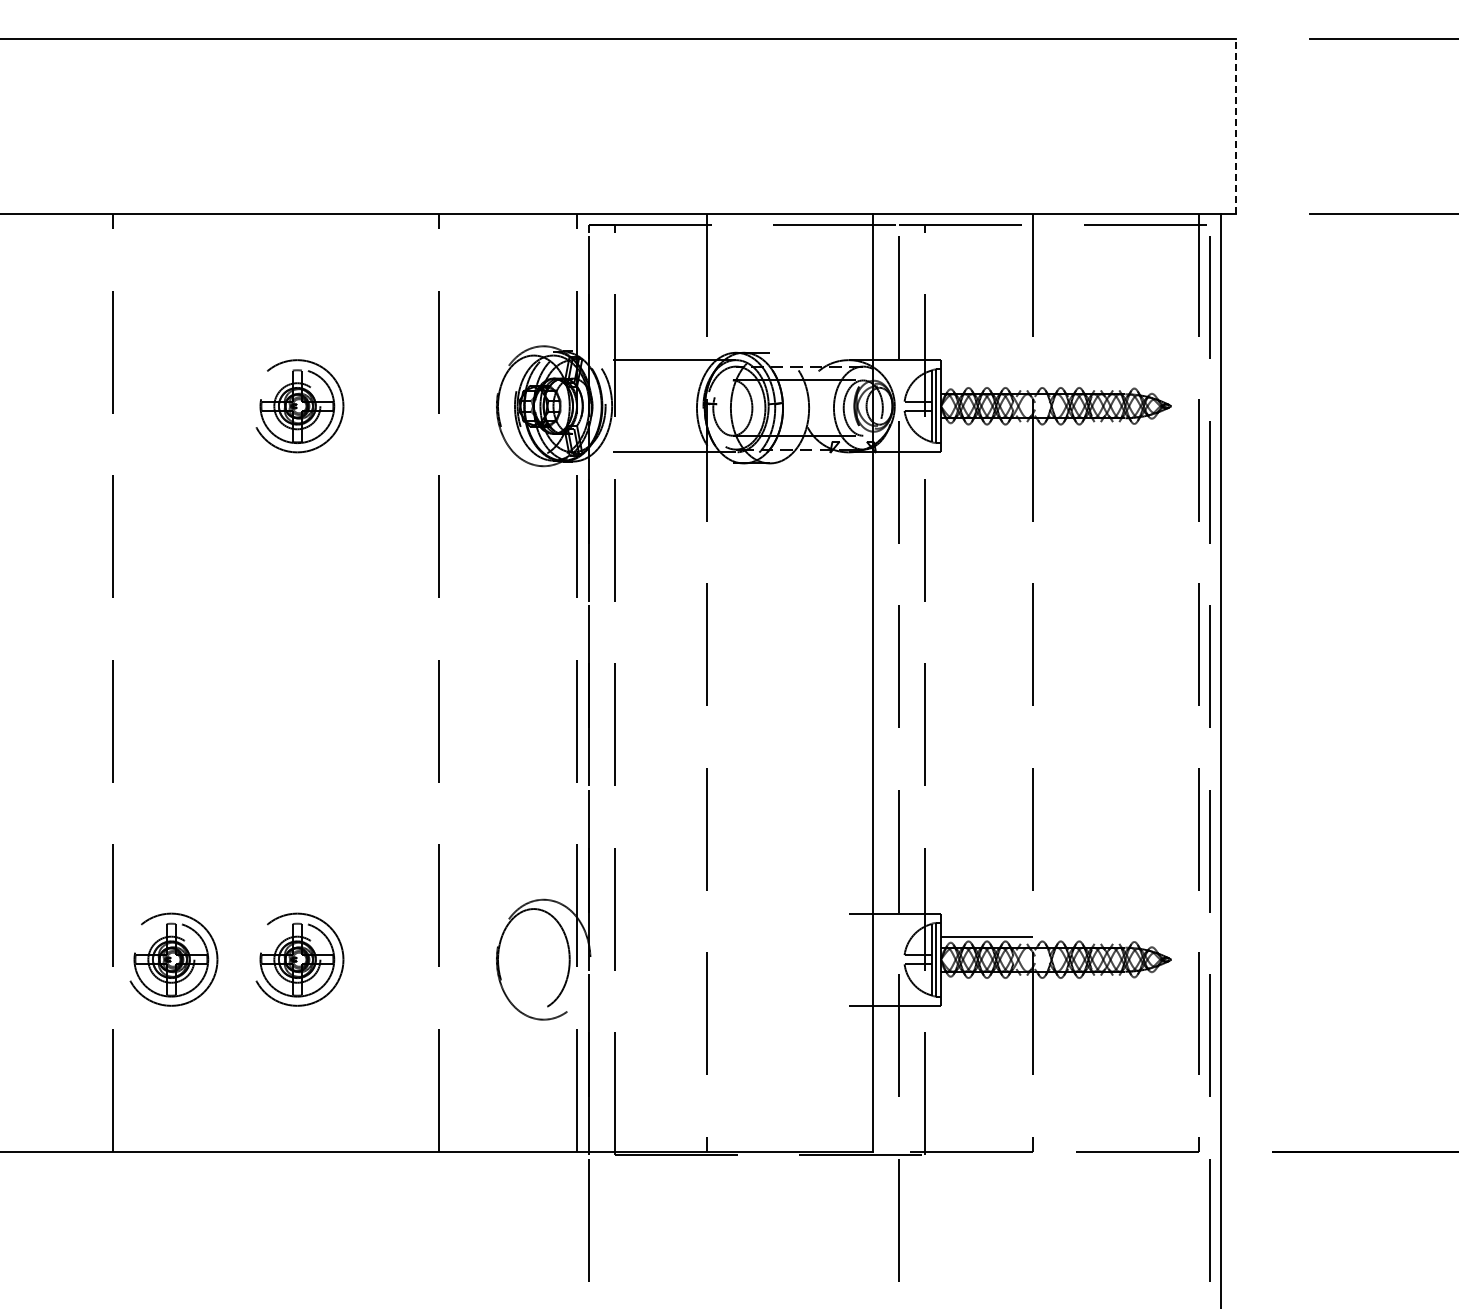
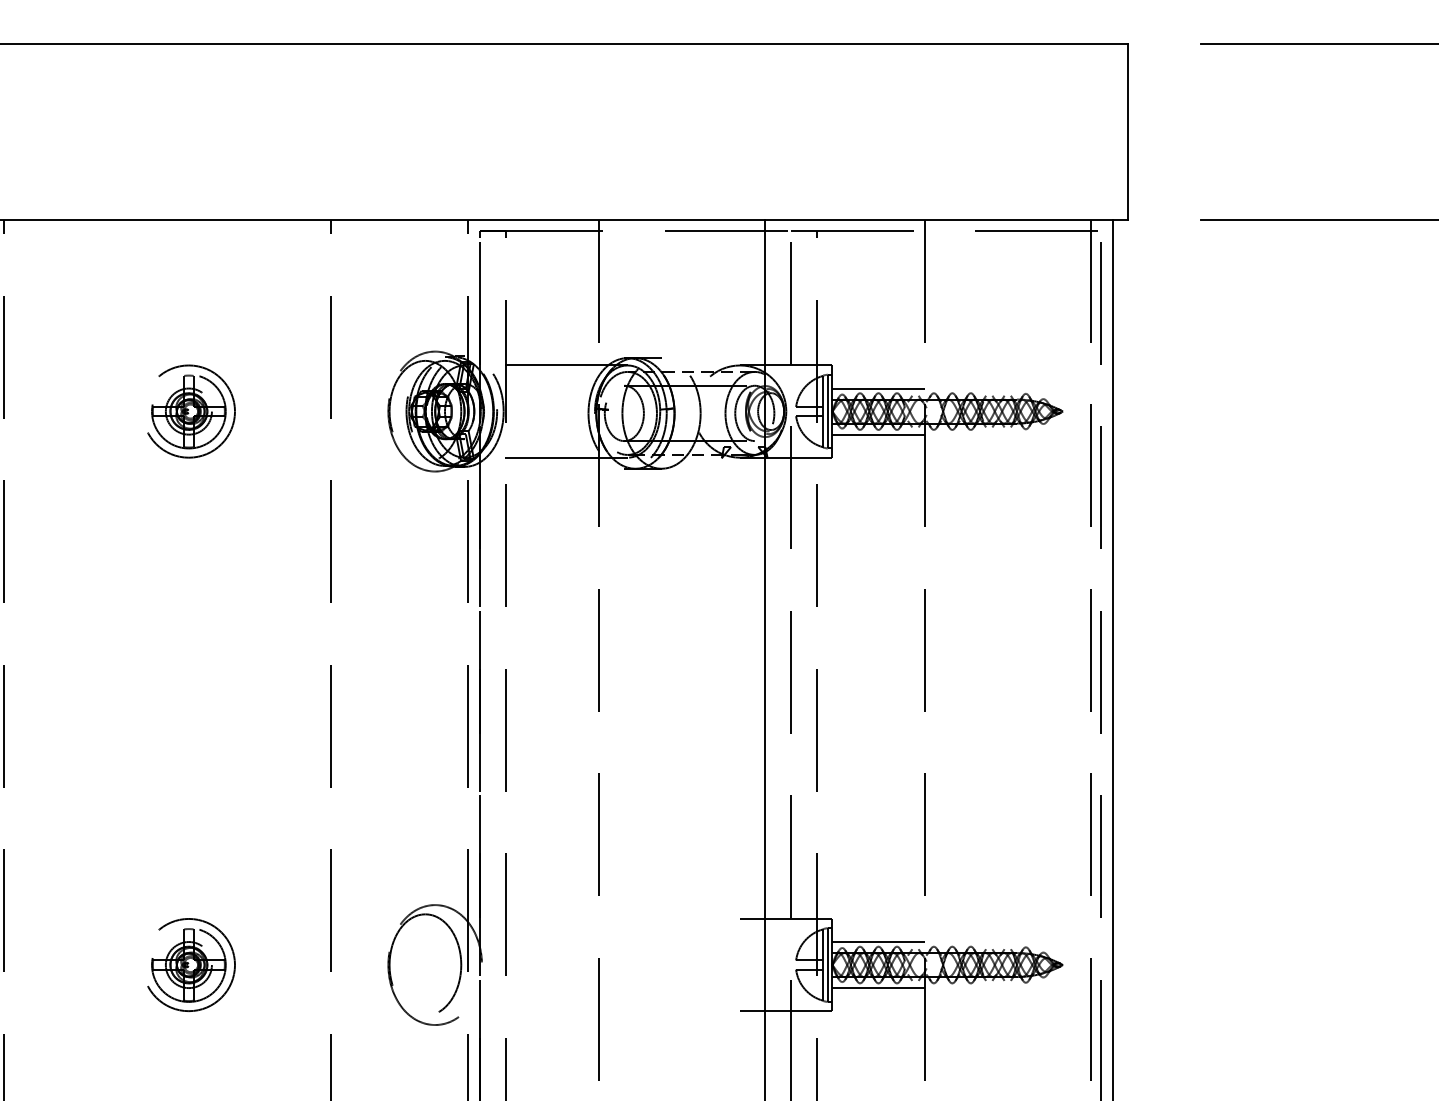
line: (1236, 126) -> (1128, 131), dashed -> solid
line: (986, 383) -> (878, 388), added
line: (986, 429) -> (878, 434), added
part: (173, 959) -> (65, 964), removed
line: (986, 982) -> (878, 987), added

